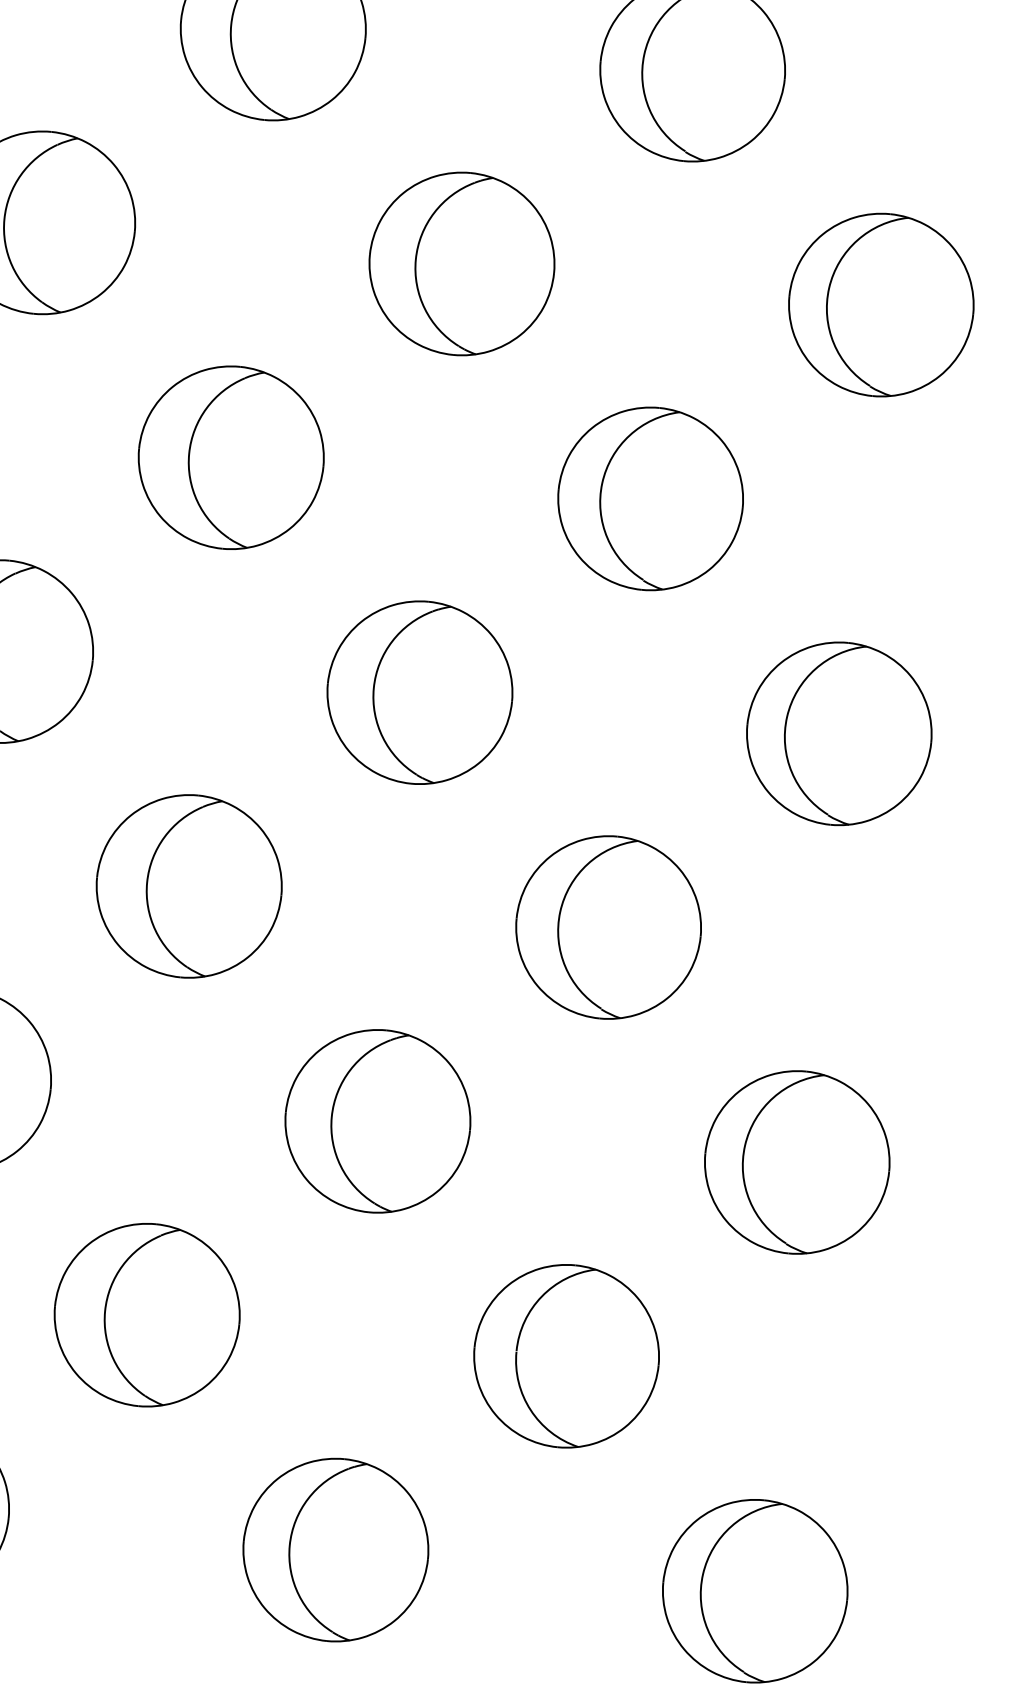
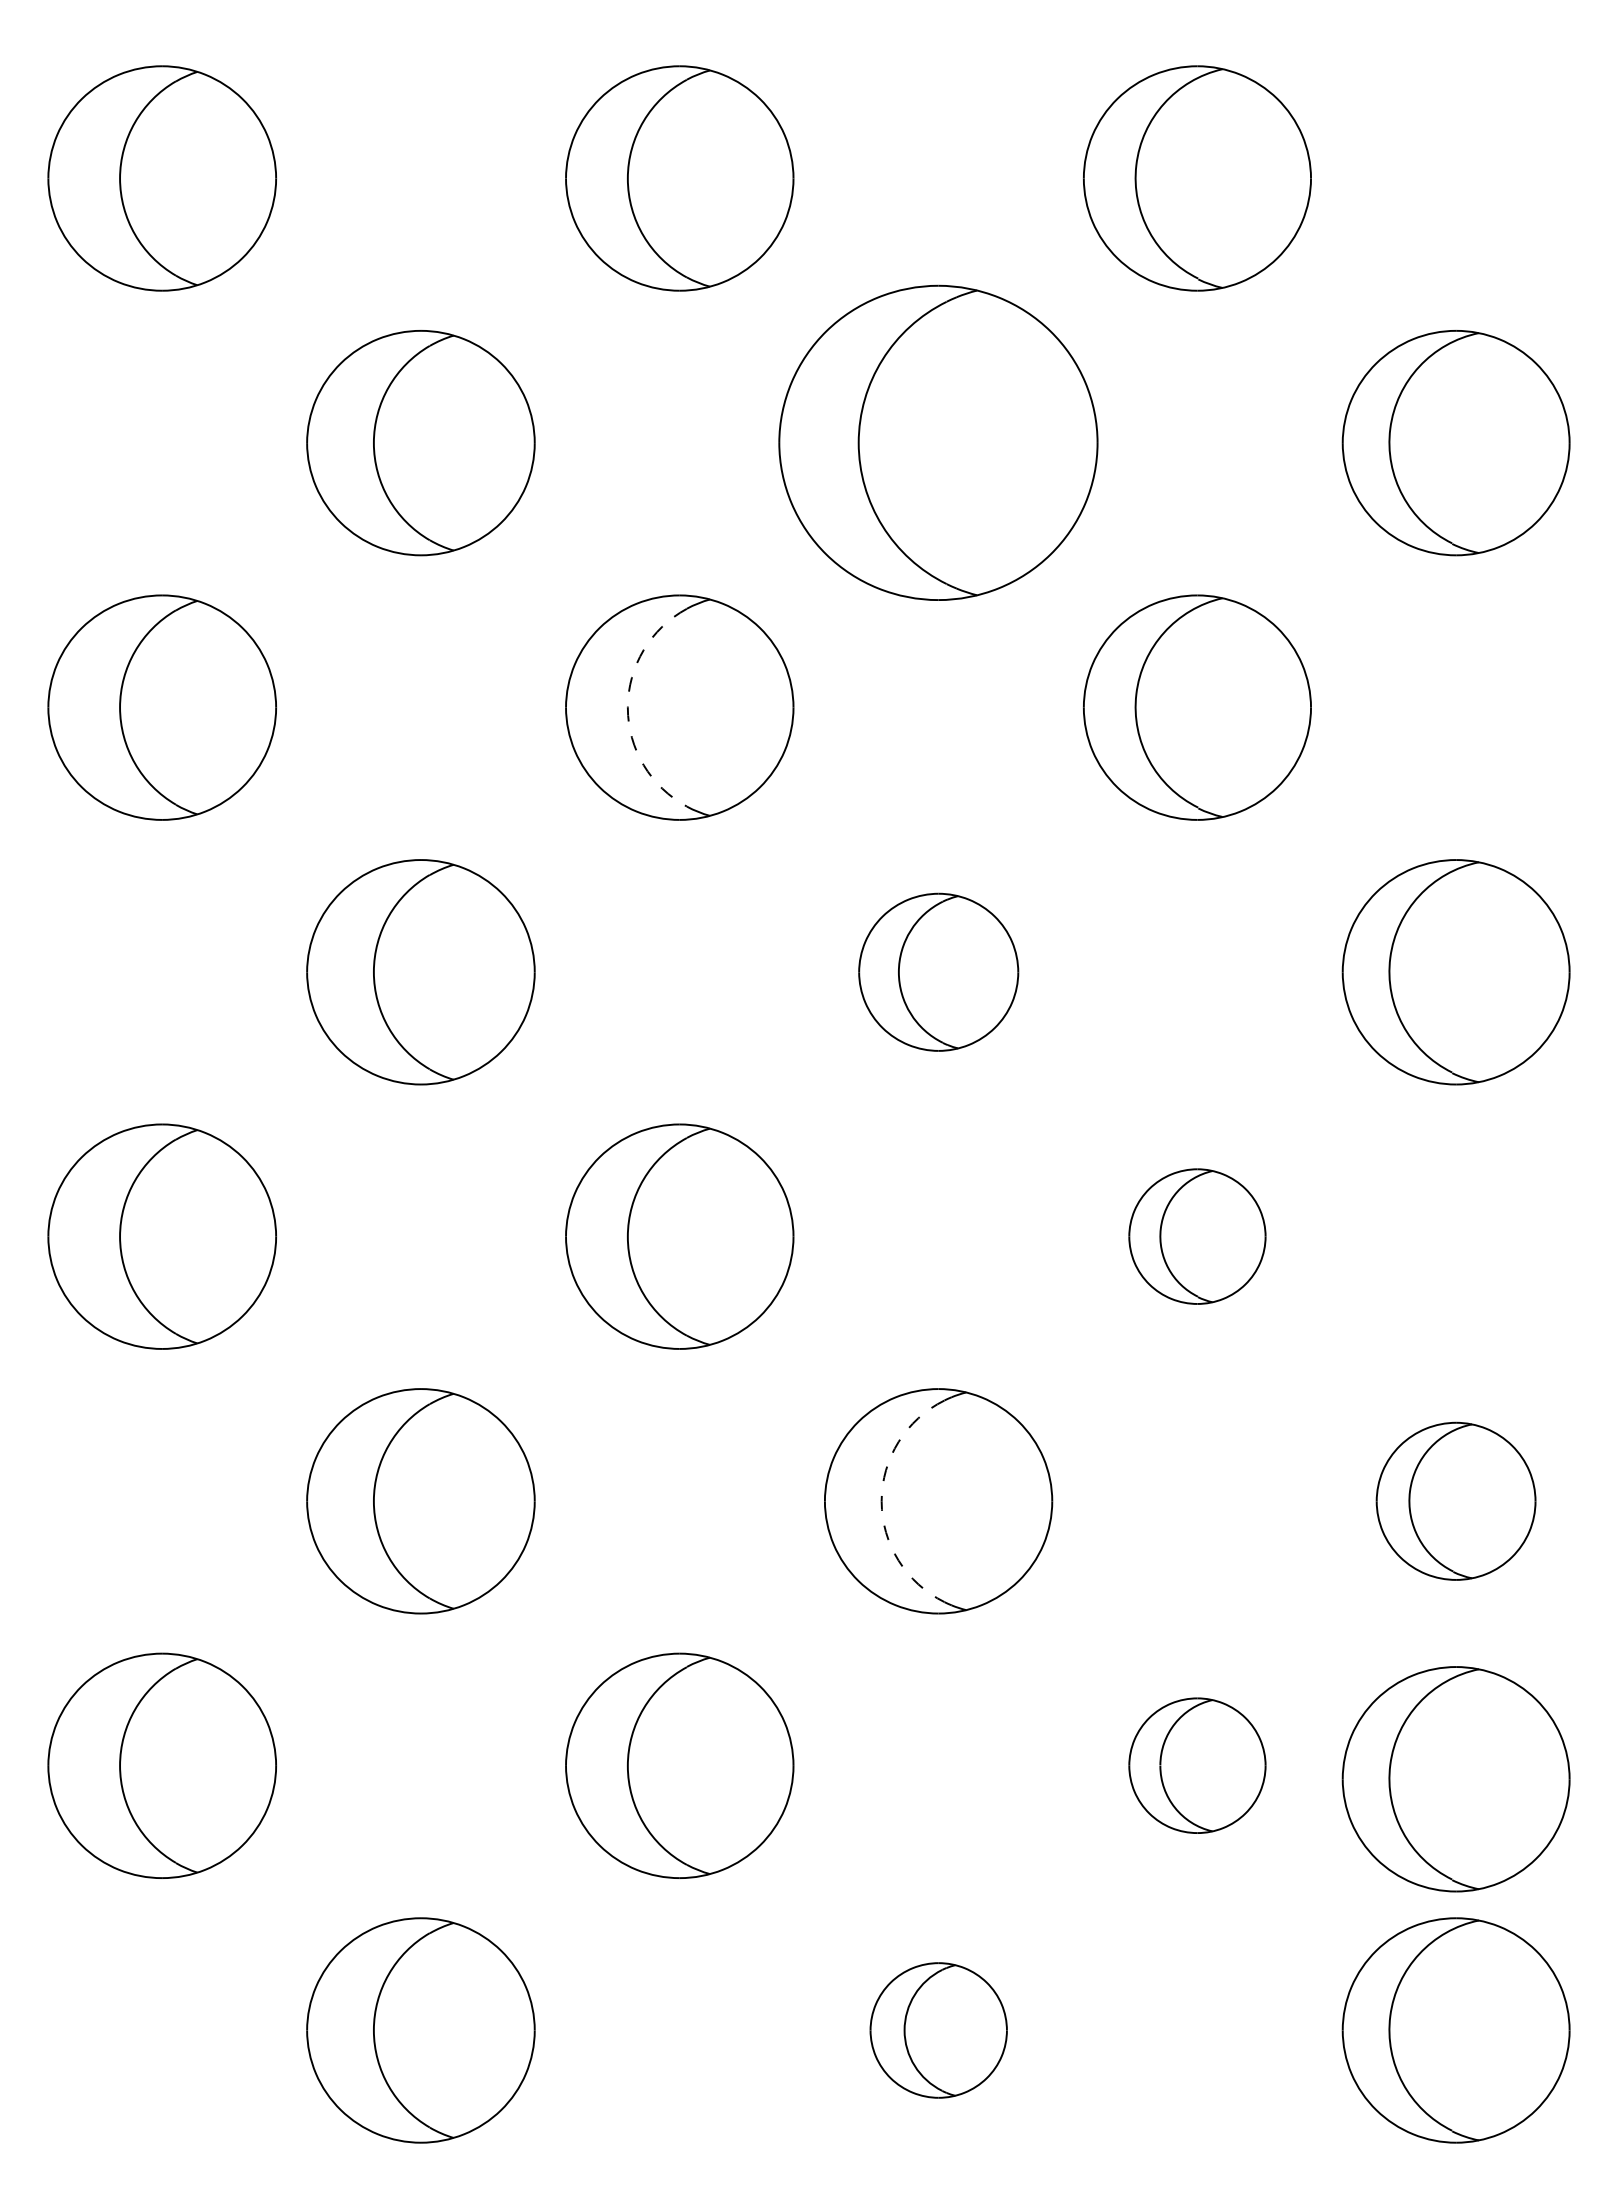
part: (461, 264) -> (938, 443), size x1.4
arc: (188, 453) -> (627, 707), solid -> dashed
part: (419, 692) -> (938, 972), size x0.7
part: (608, 927) -> (1197, 1236), size x0.6
arc: (331, 1116) -> (881, 1501), solid -> dashed
part: (796, 1162) -> (1455, 1501), size x0.7
part: (566, 1356) -> (1197, 1765), size x0.6
part: (774, 1387) -> (1455, 1779), added
part: (335, 1550) -> (938, 2030), size x0.6

